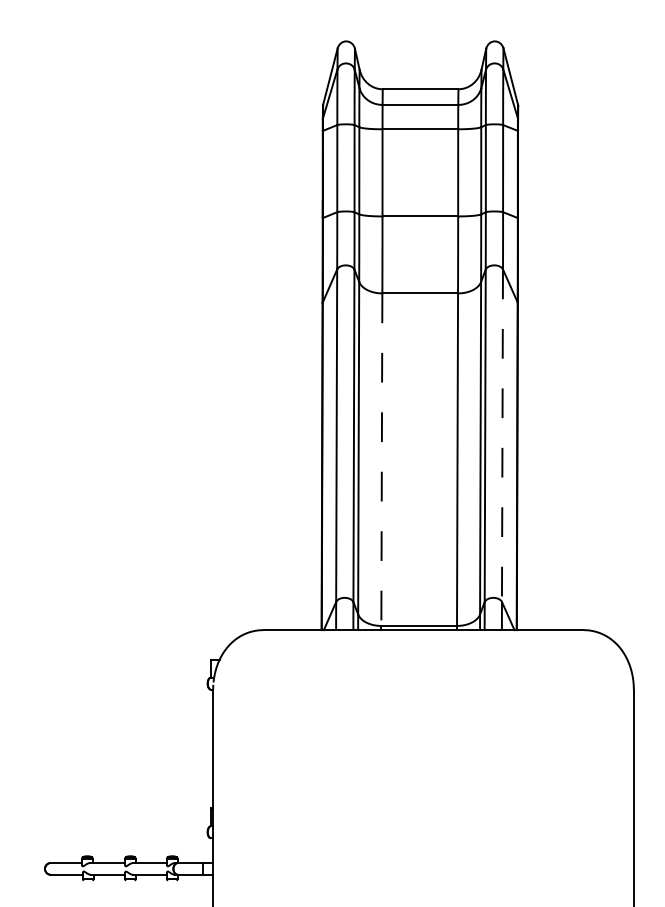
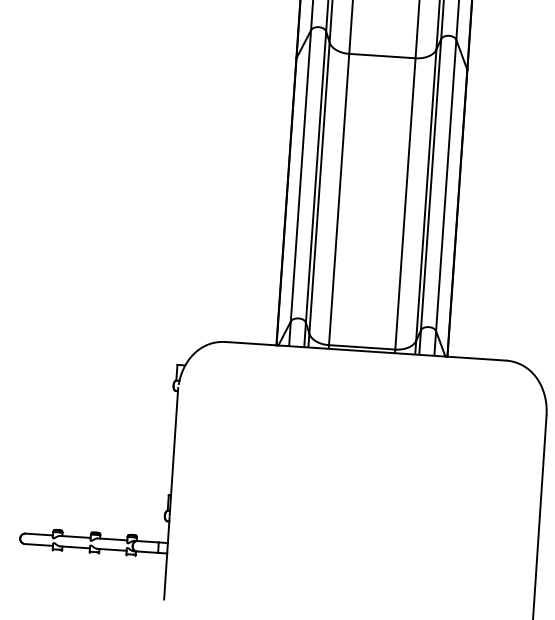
line: (502, 436) -> (446, 186), dashed -> solid
line: (381, 460) -> (338, 200), dashed -> solid

